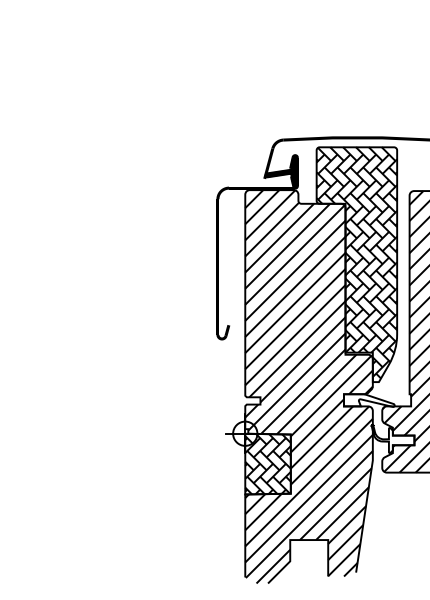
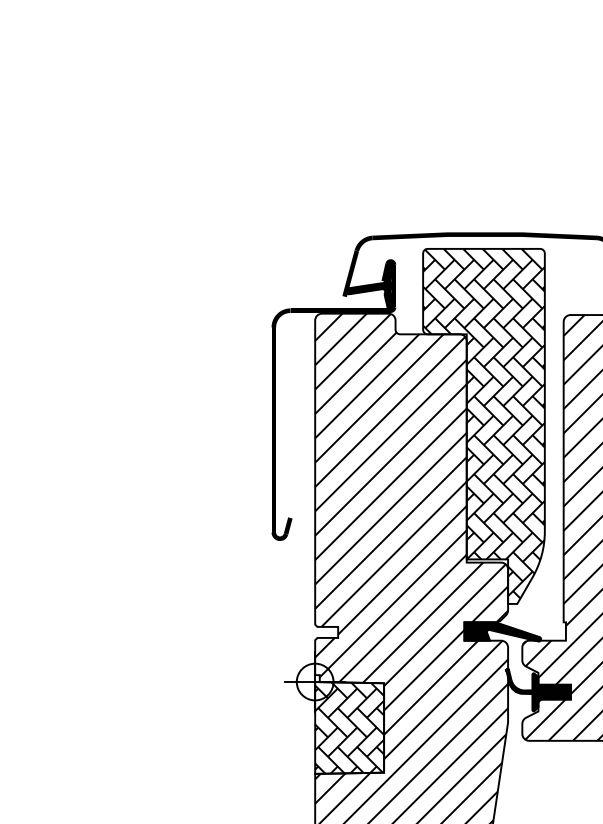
hatch: (368, 400) -> (501, 631), added
hatch: (393, 439) -> (539, 690), added

